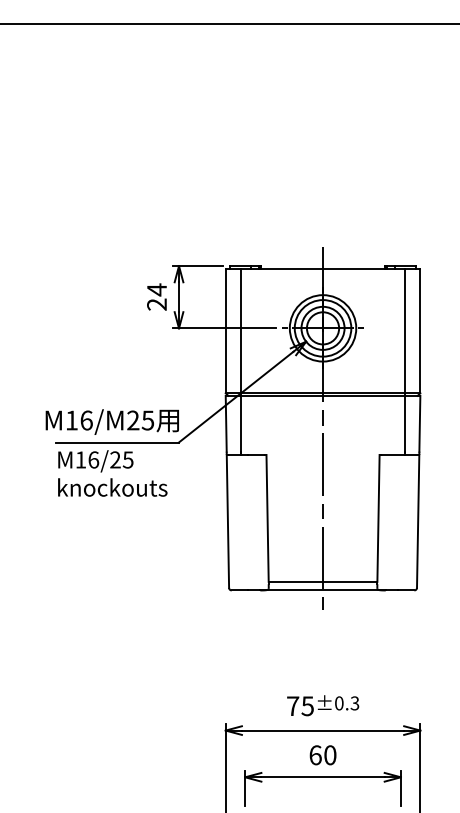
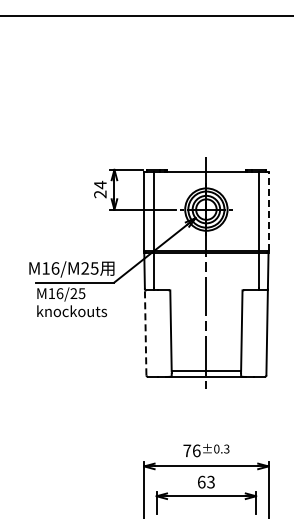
line: (420, 331) -> (268, 211), solid -> dashed
line: (227, 520) -> (145, 332), solid -> dashed
text: (307, 705) -> (196, 450), 75 -> 76
text: (329, 755) -> (210, 482), 60 -> 63

